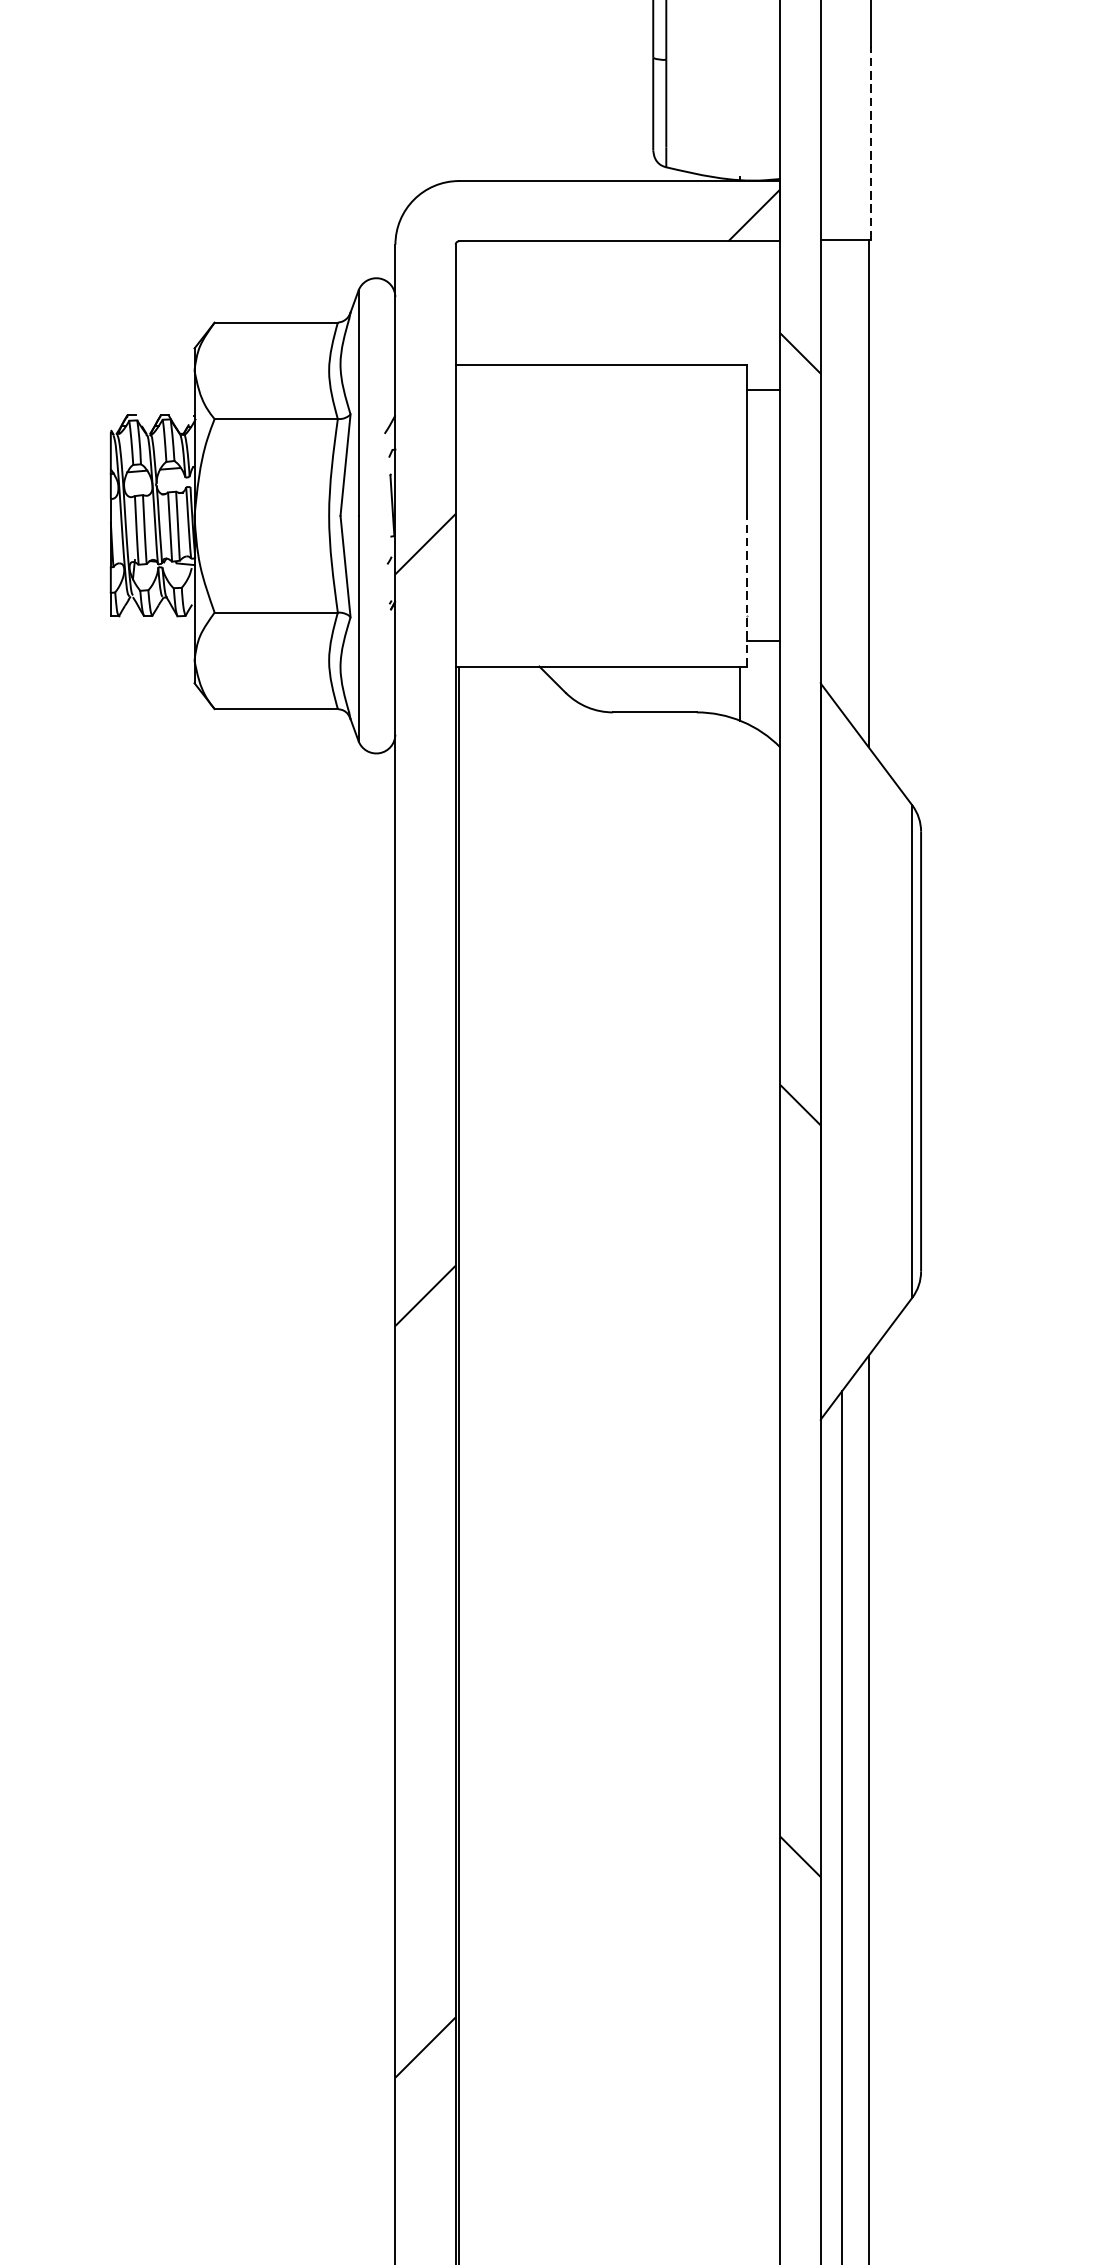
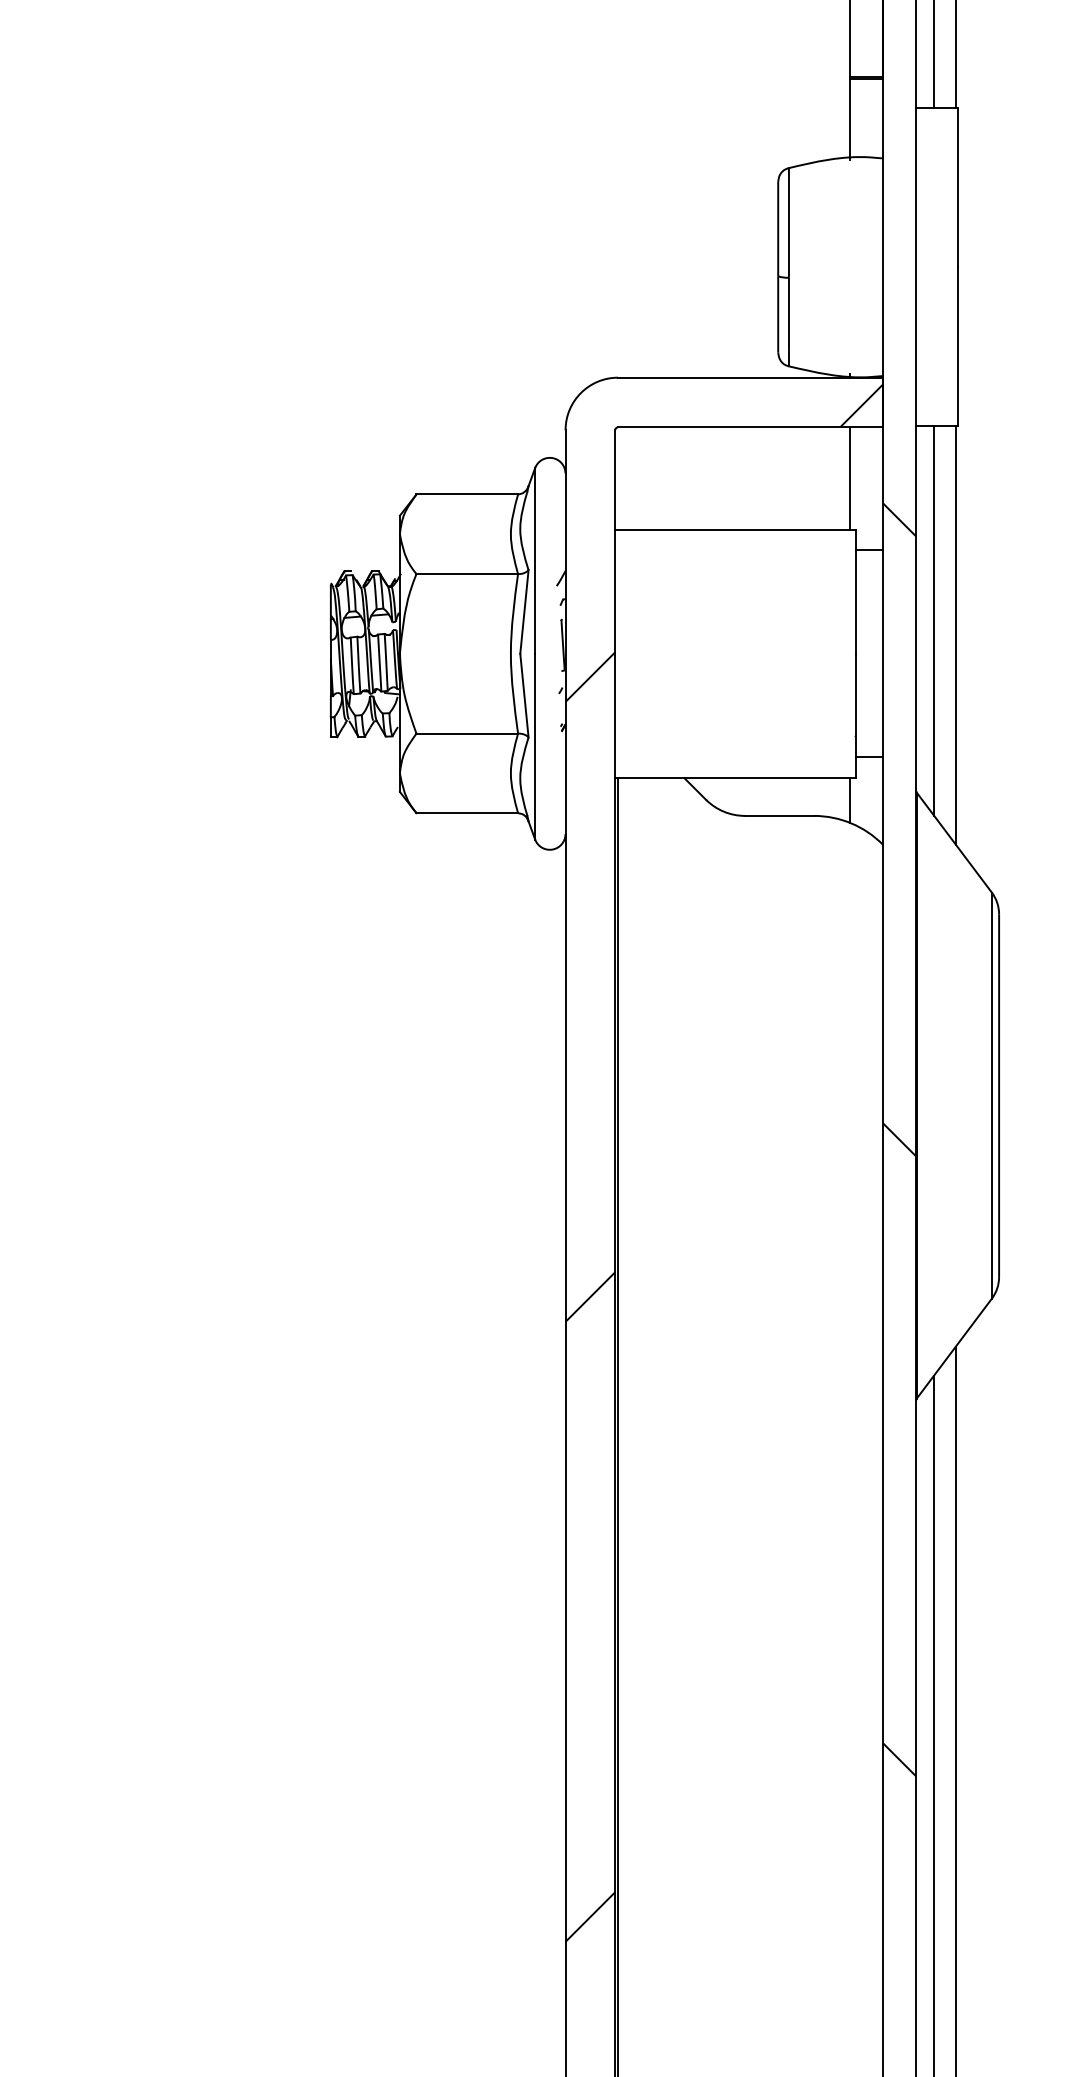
line: (870, 143) -> (957, 346), dashed -> solid
line: (740, 303) -> (850, 478), added
line: (841, 475) -> (933, 620), added
line: (746, 590) -> (855, 715), dashed -> solid

